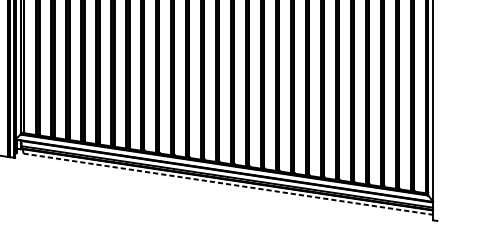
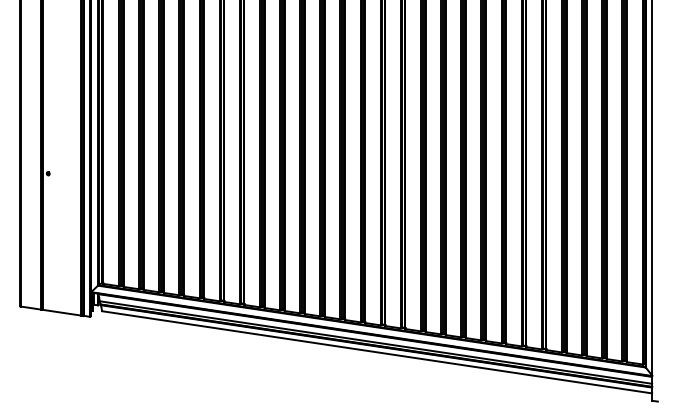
line: (228, 184) -> (377, 352), dashed -> solid

